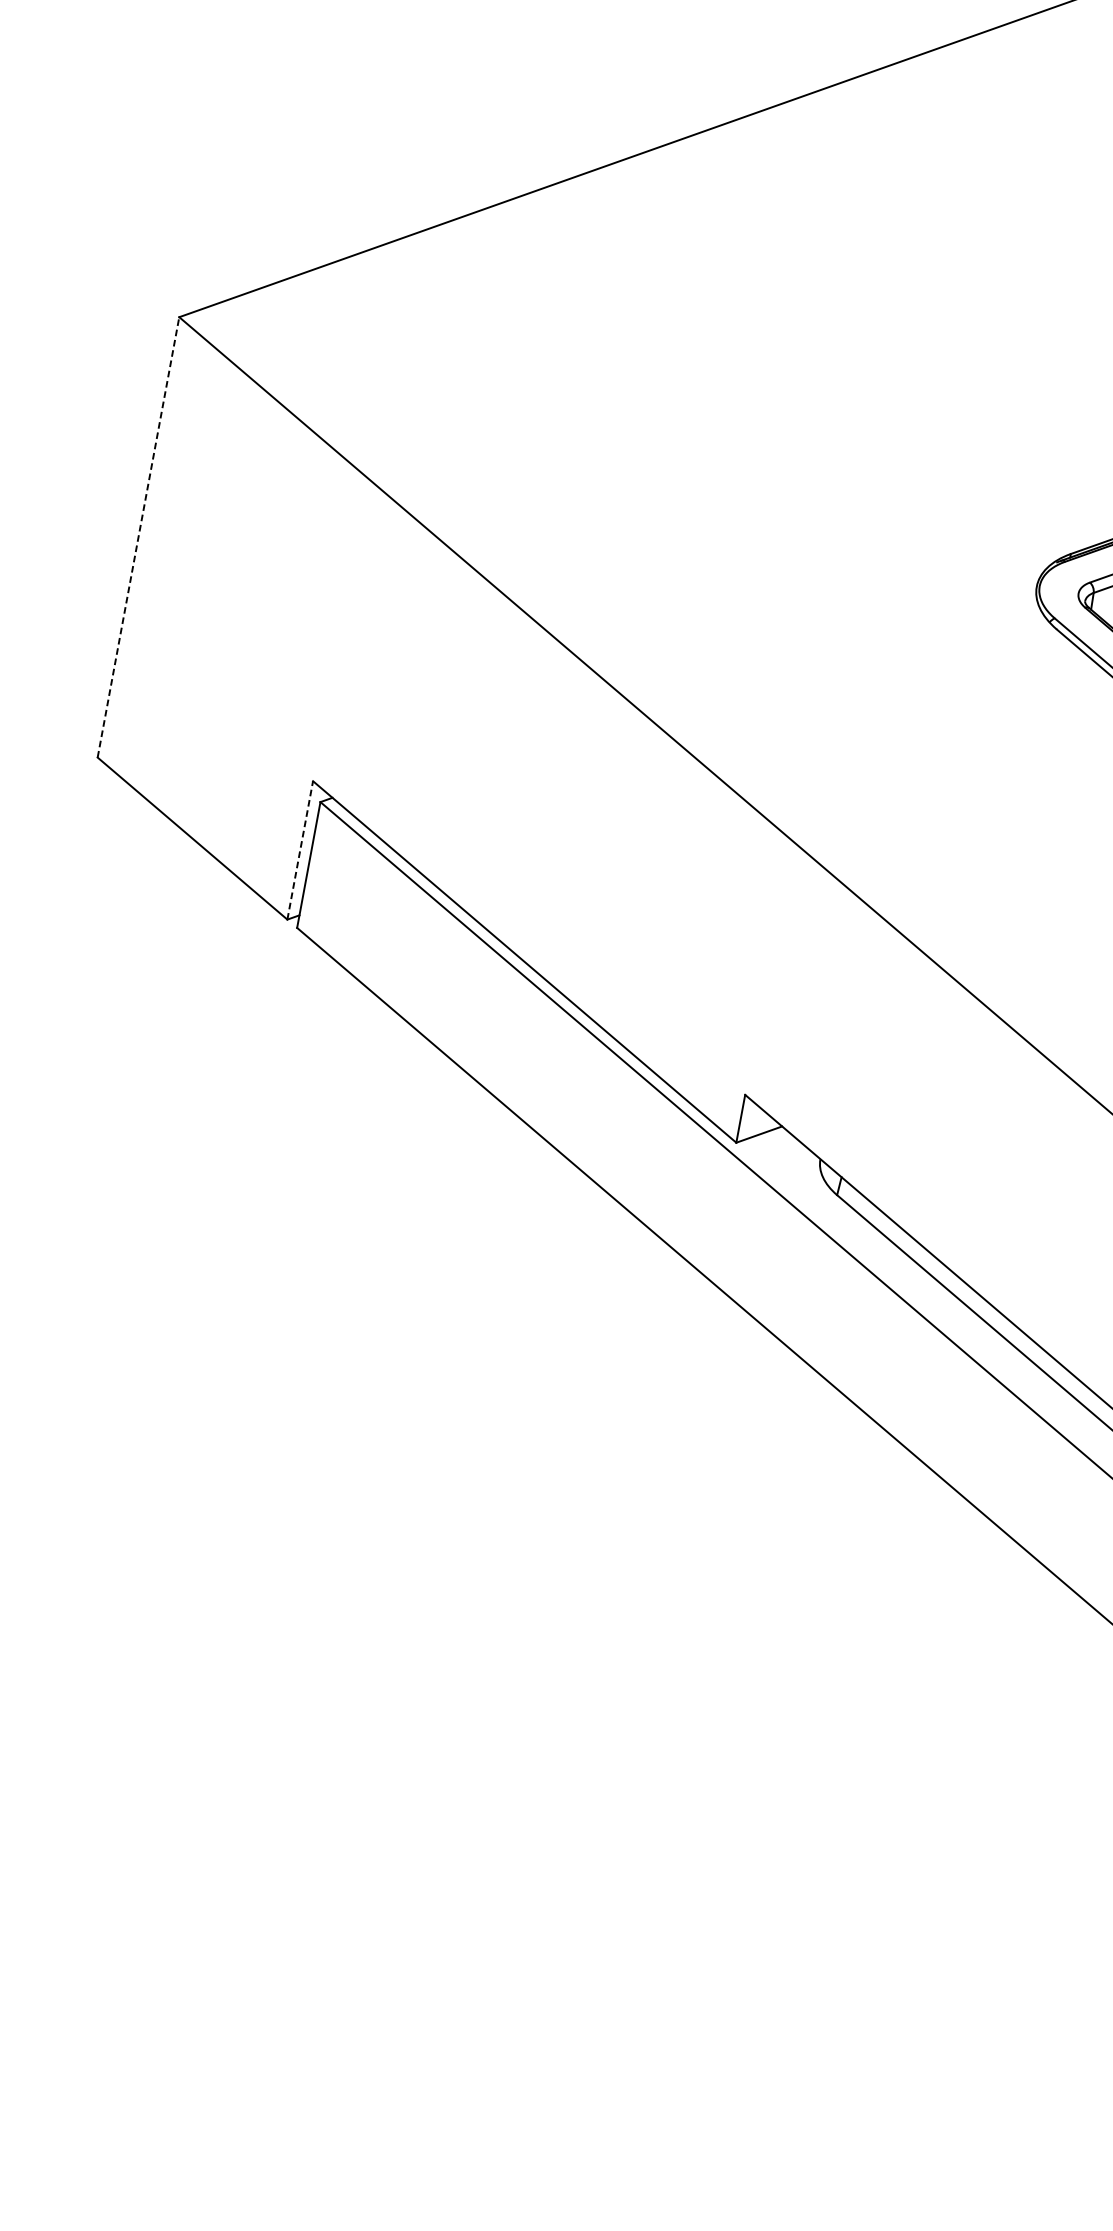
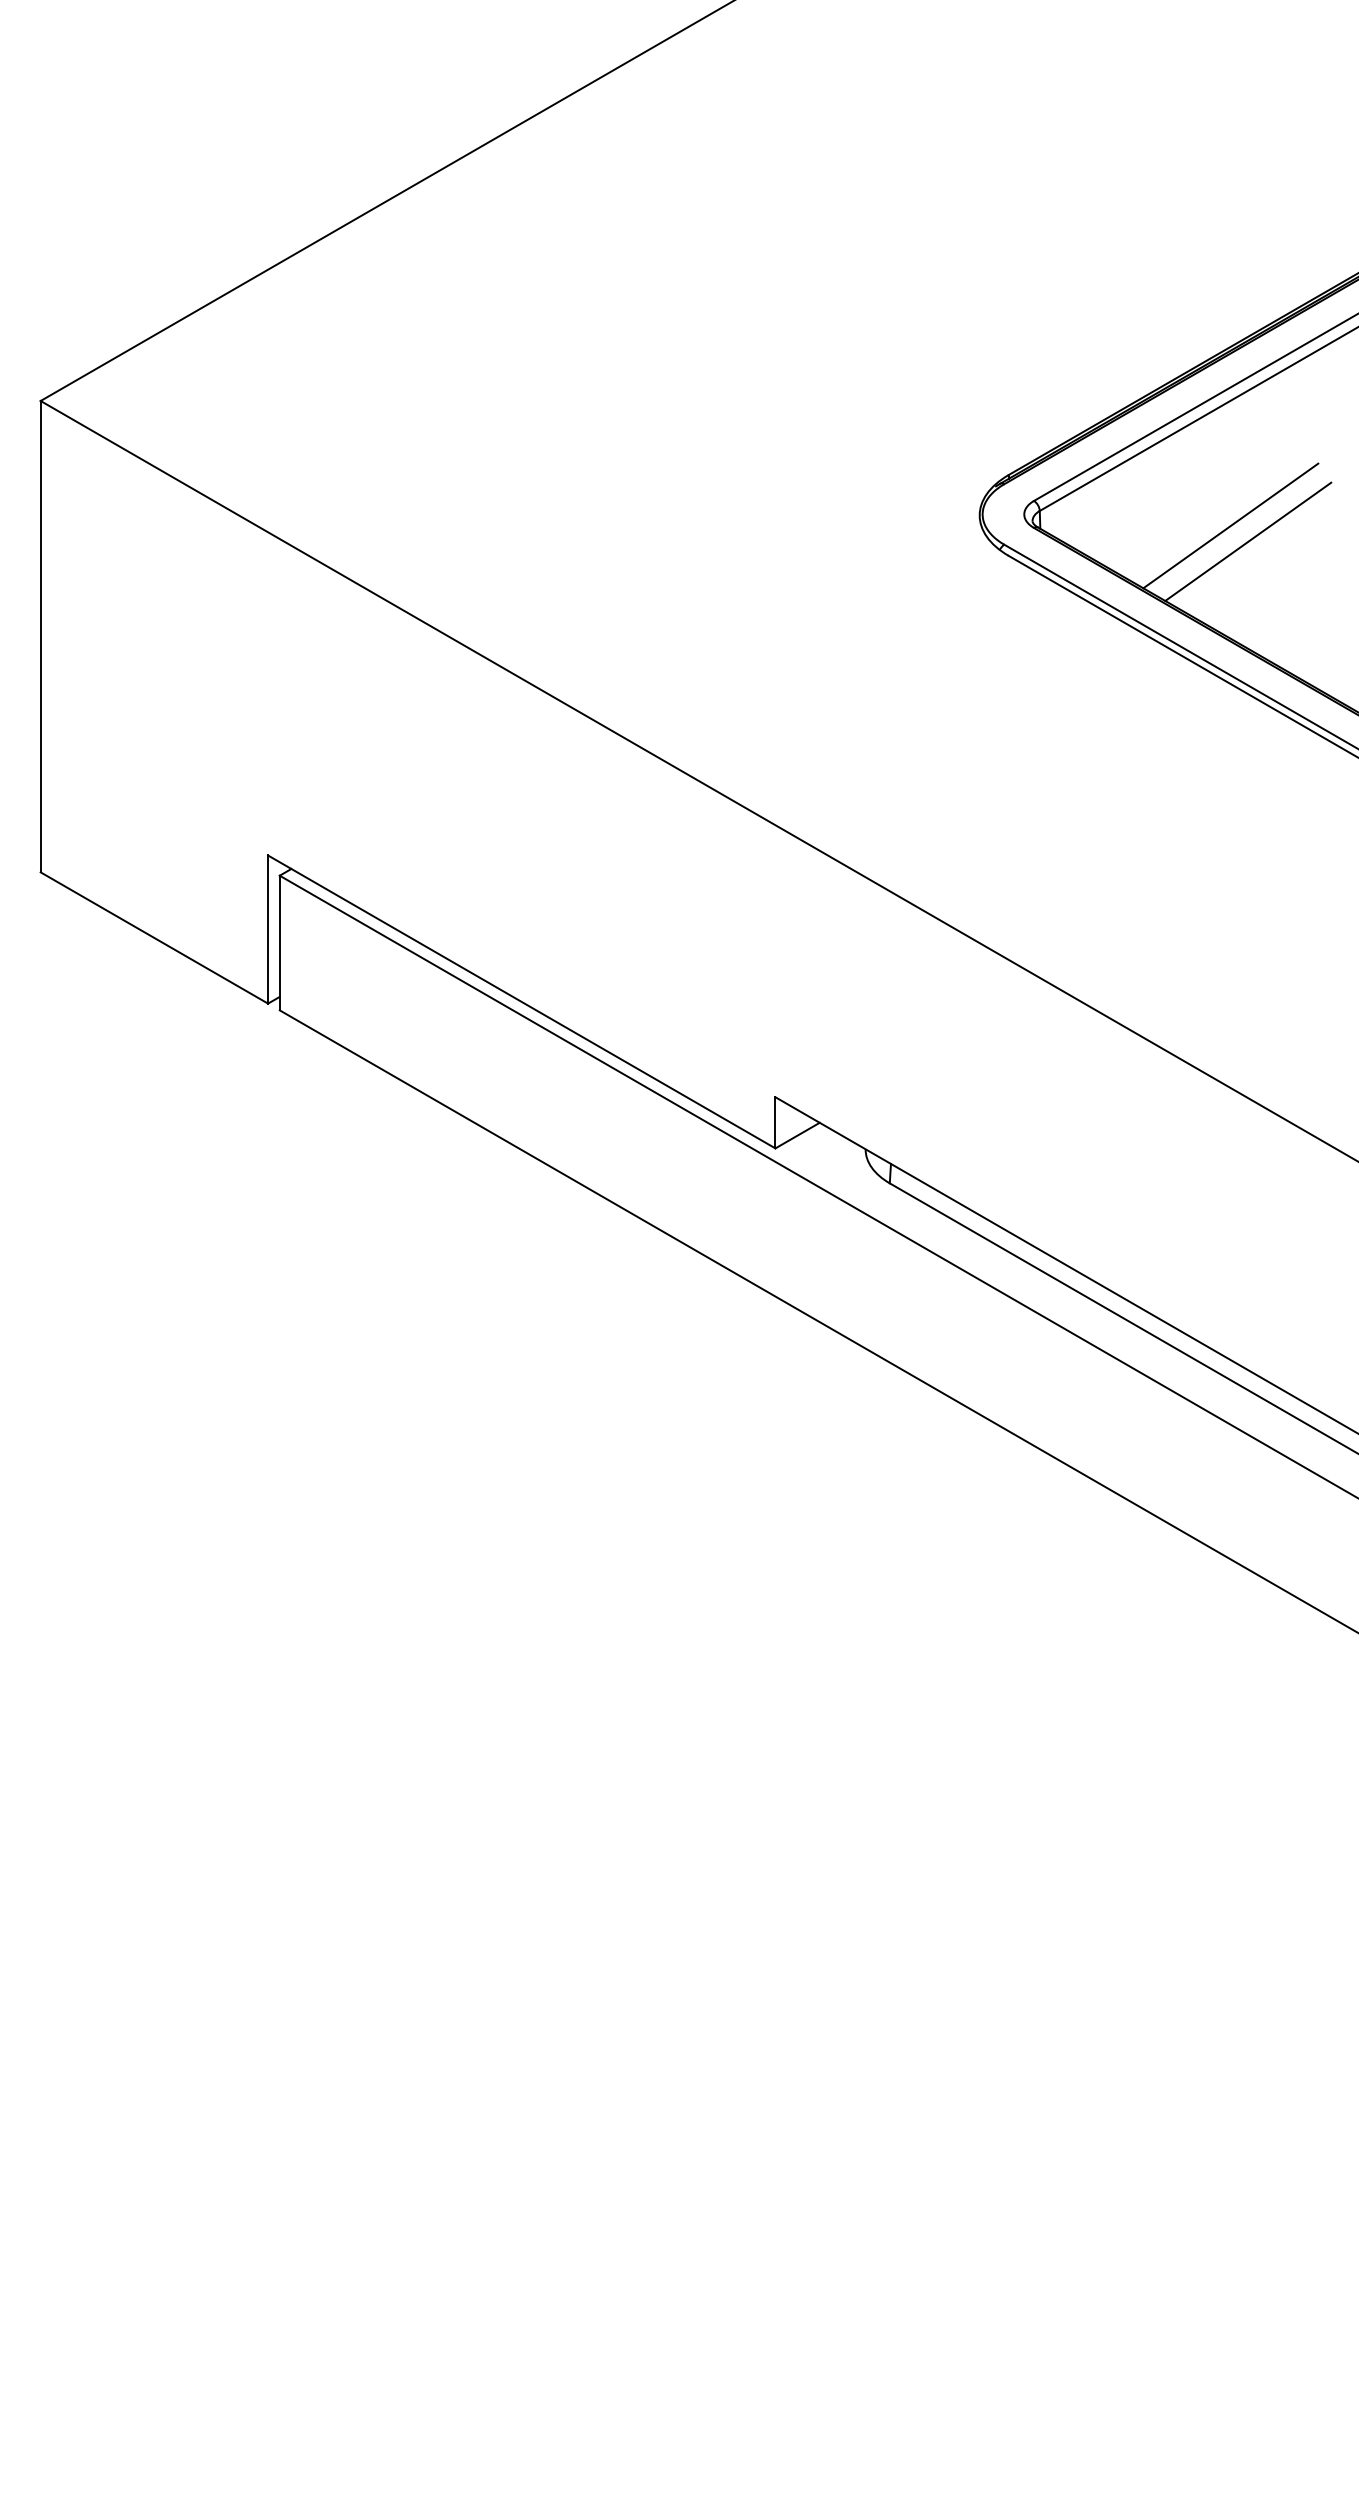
line: (138, 537) -> (40, 636), dashed -> solid
line: (300, 850) -> (268, 929), dashed -> solid

